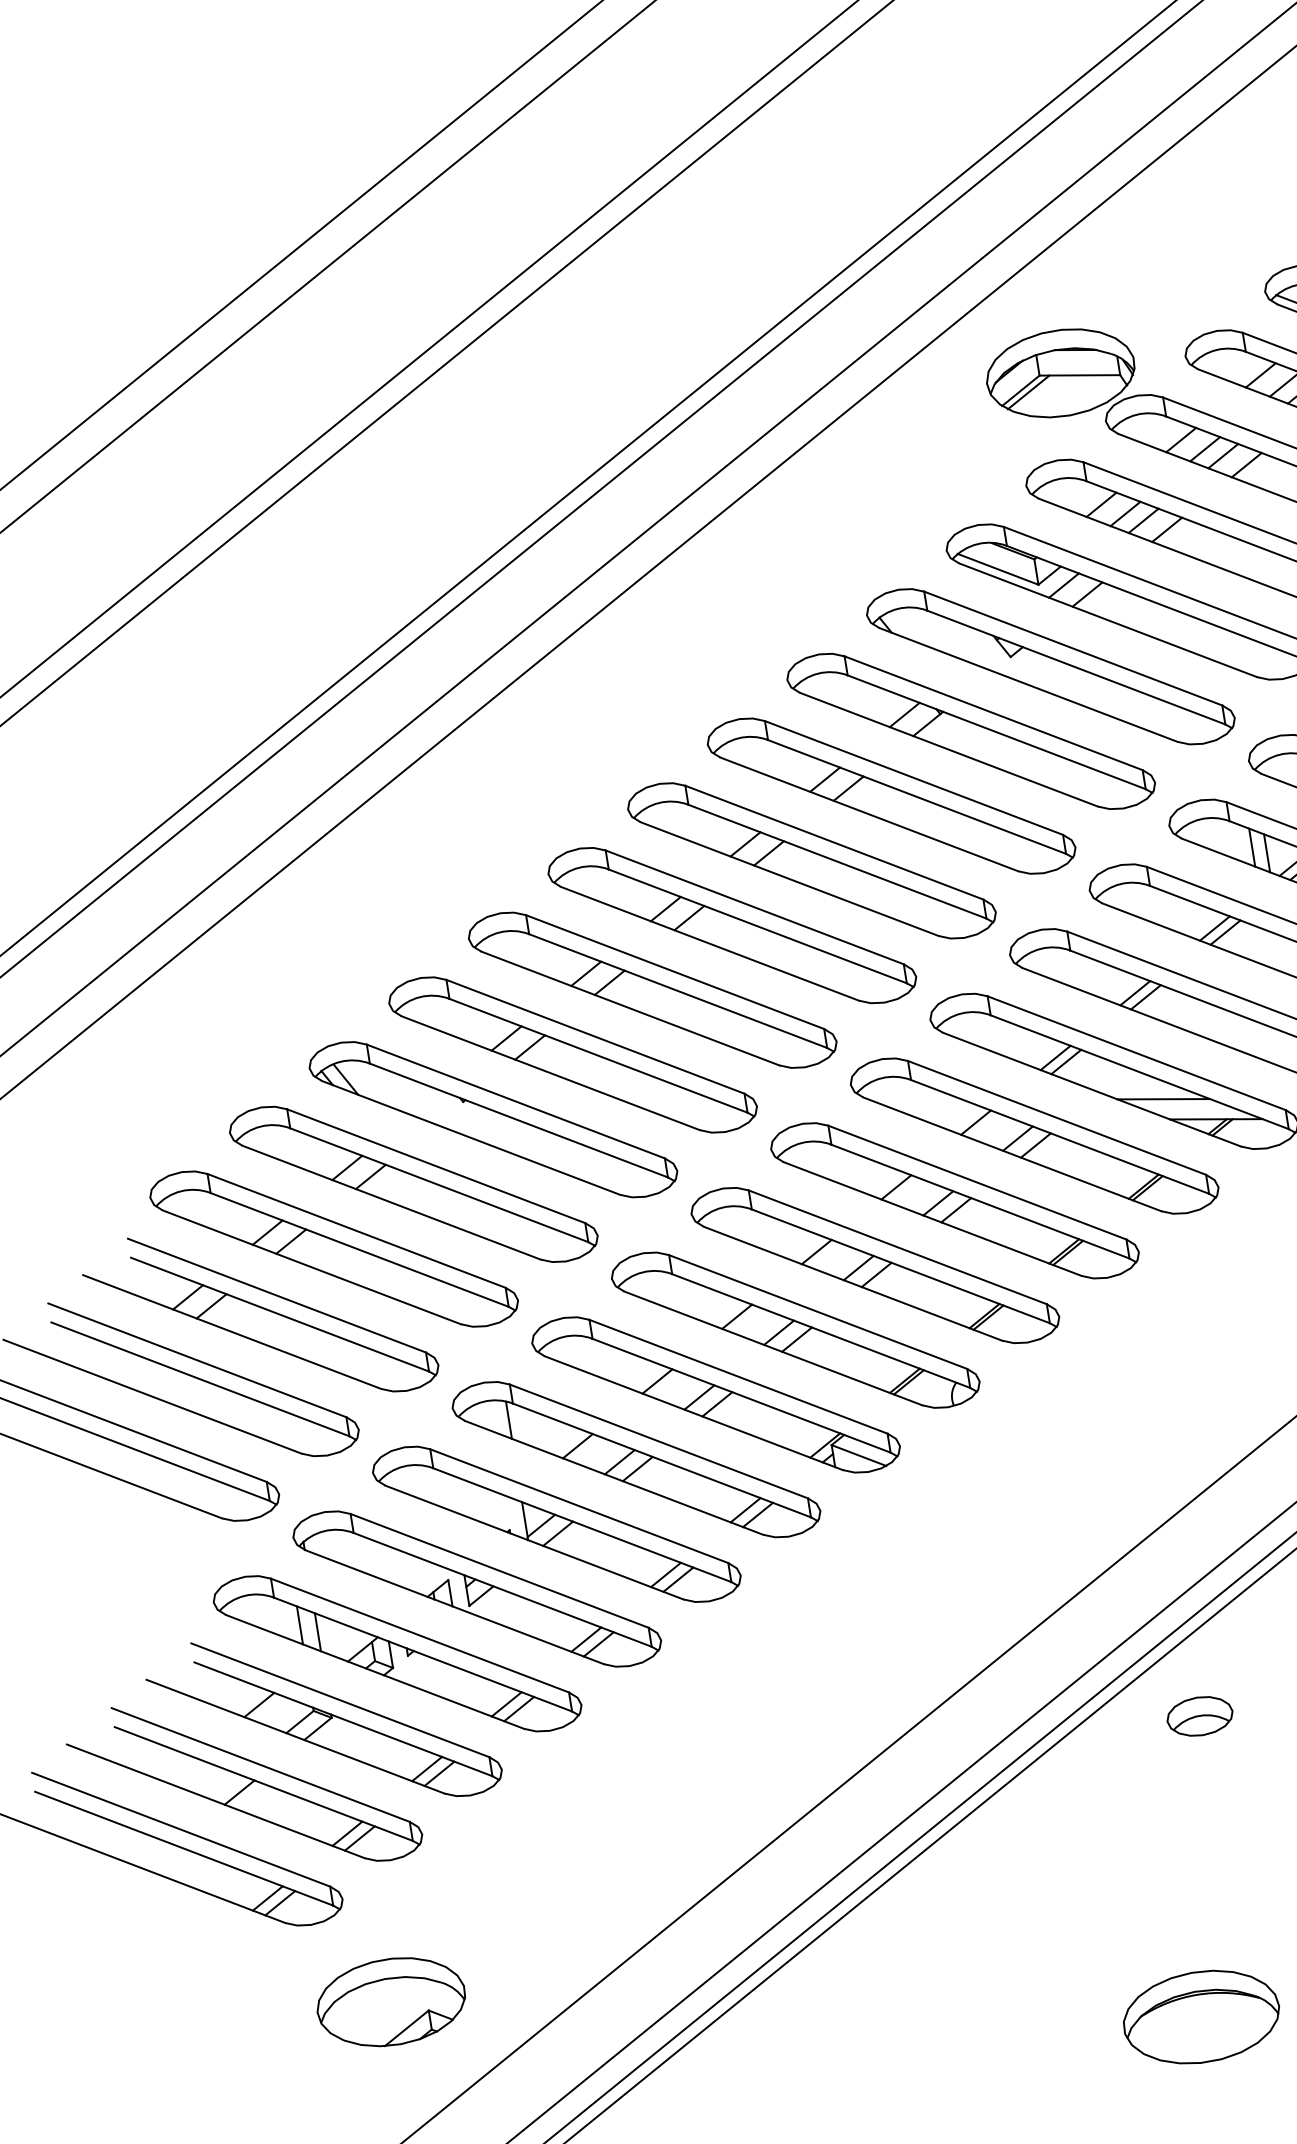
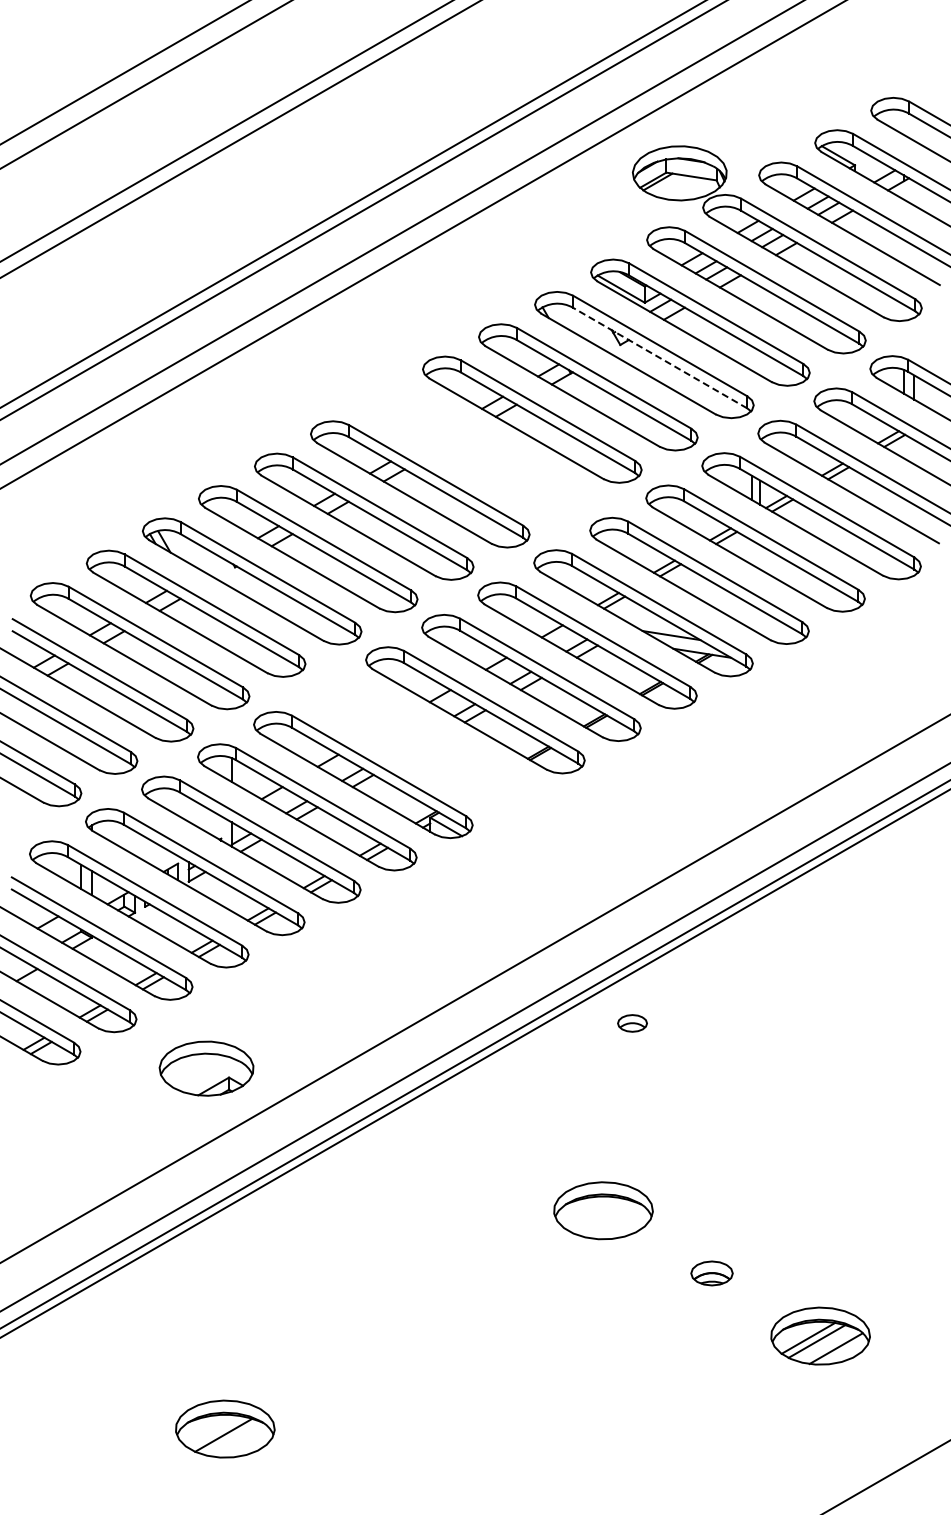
line: (1076, 668) -> (660, 358), solid -> dashed
part: (812, 861) -> (476, 452), removed
part: (795, 1329) -> (419, 742), removed
part: (1199, 1716) -> (632, 1023), size x0.7
part: (391, 2001) -> (206, 1068), moved

